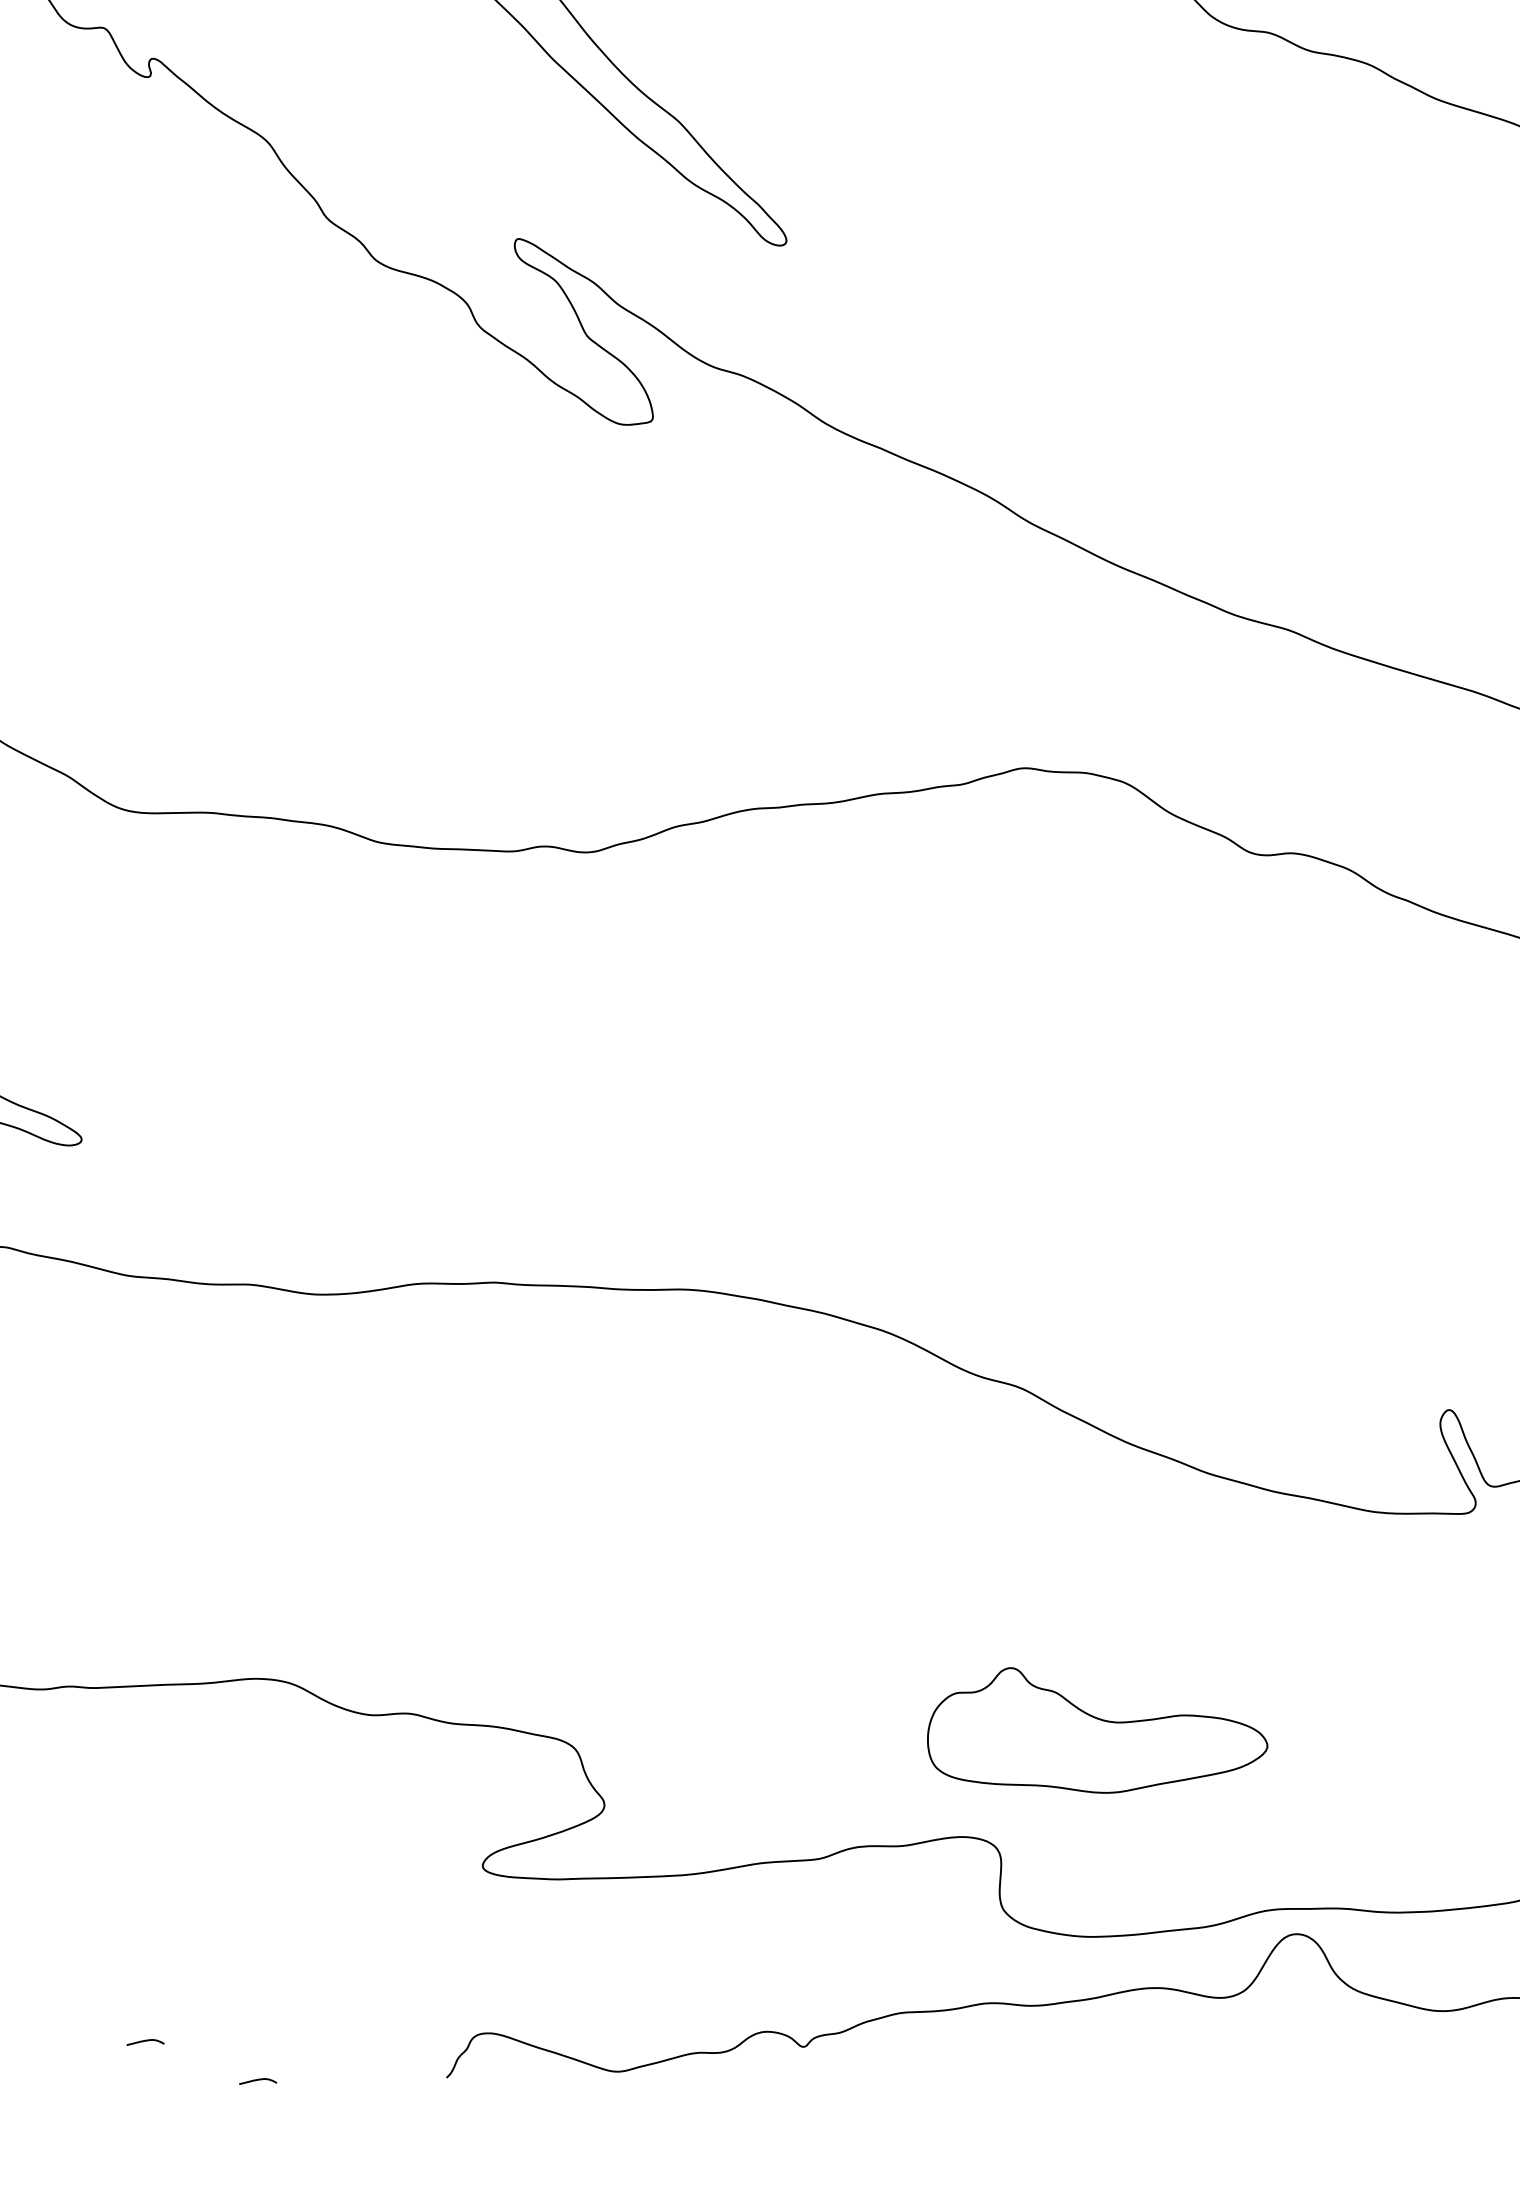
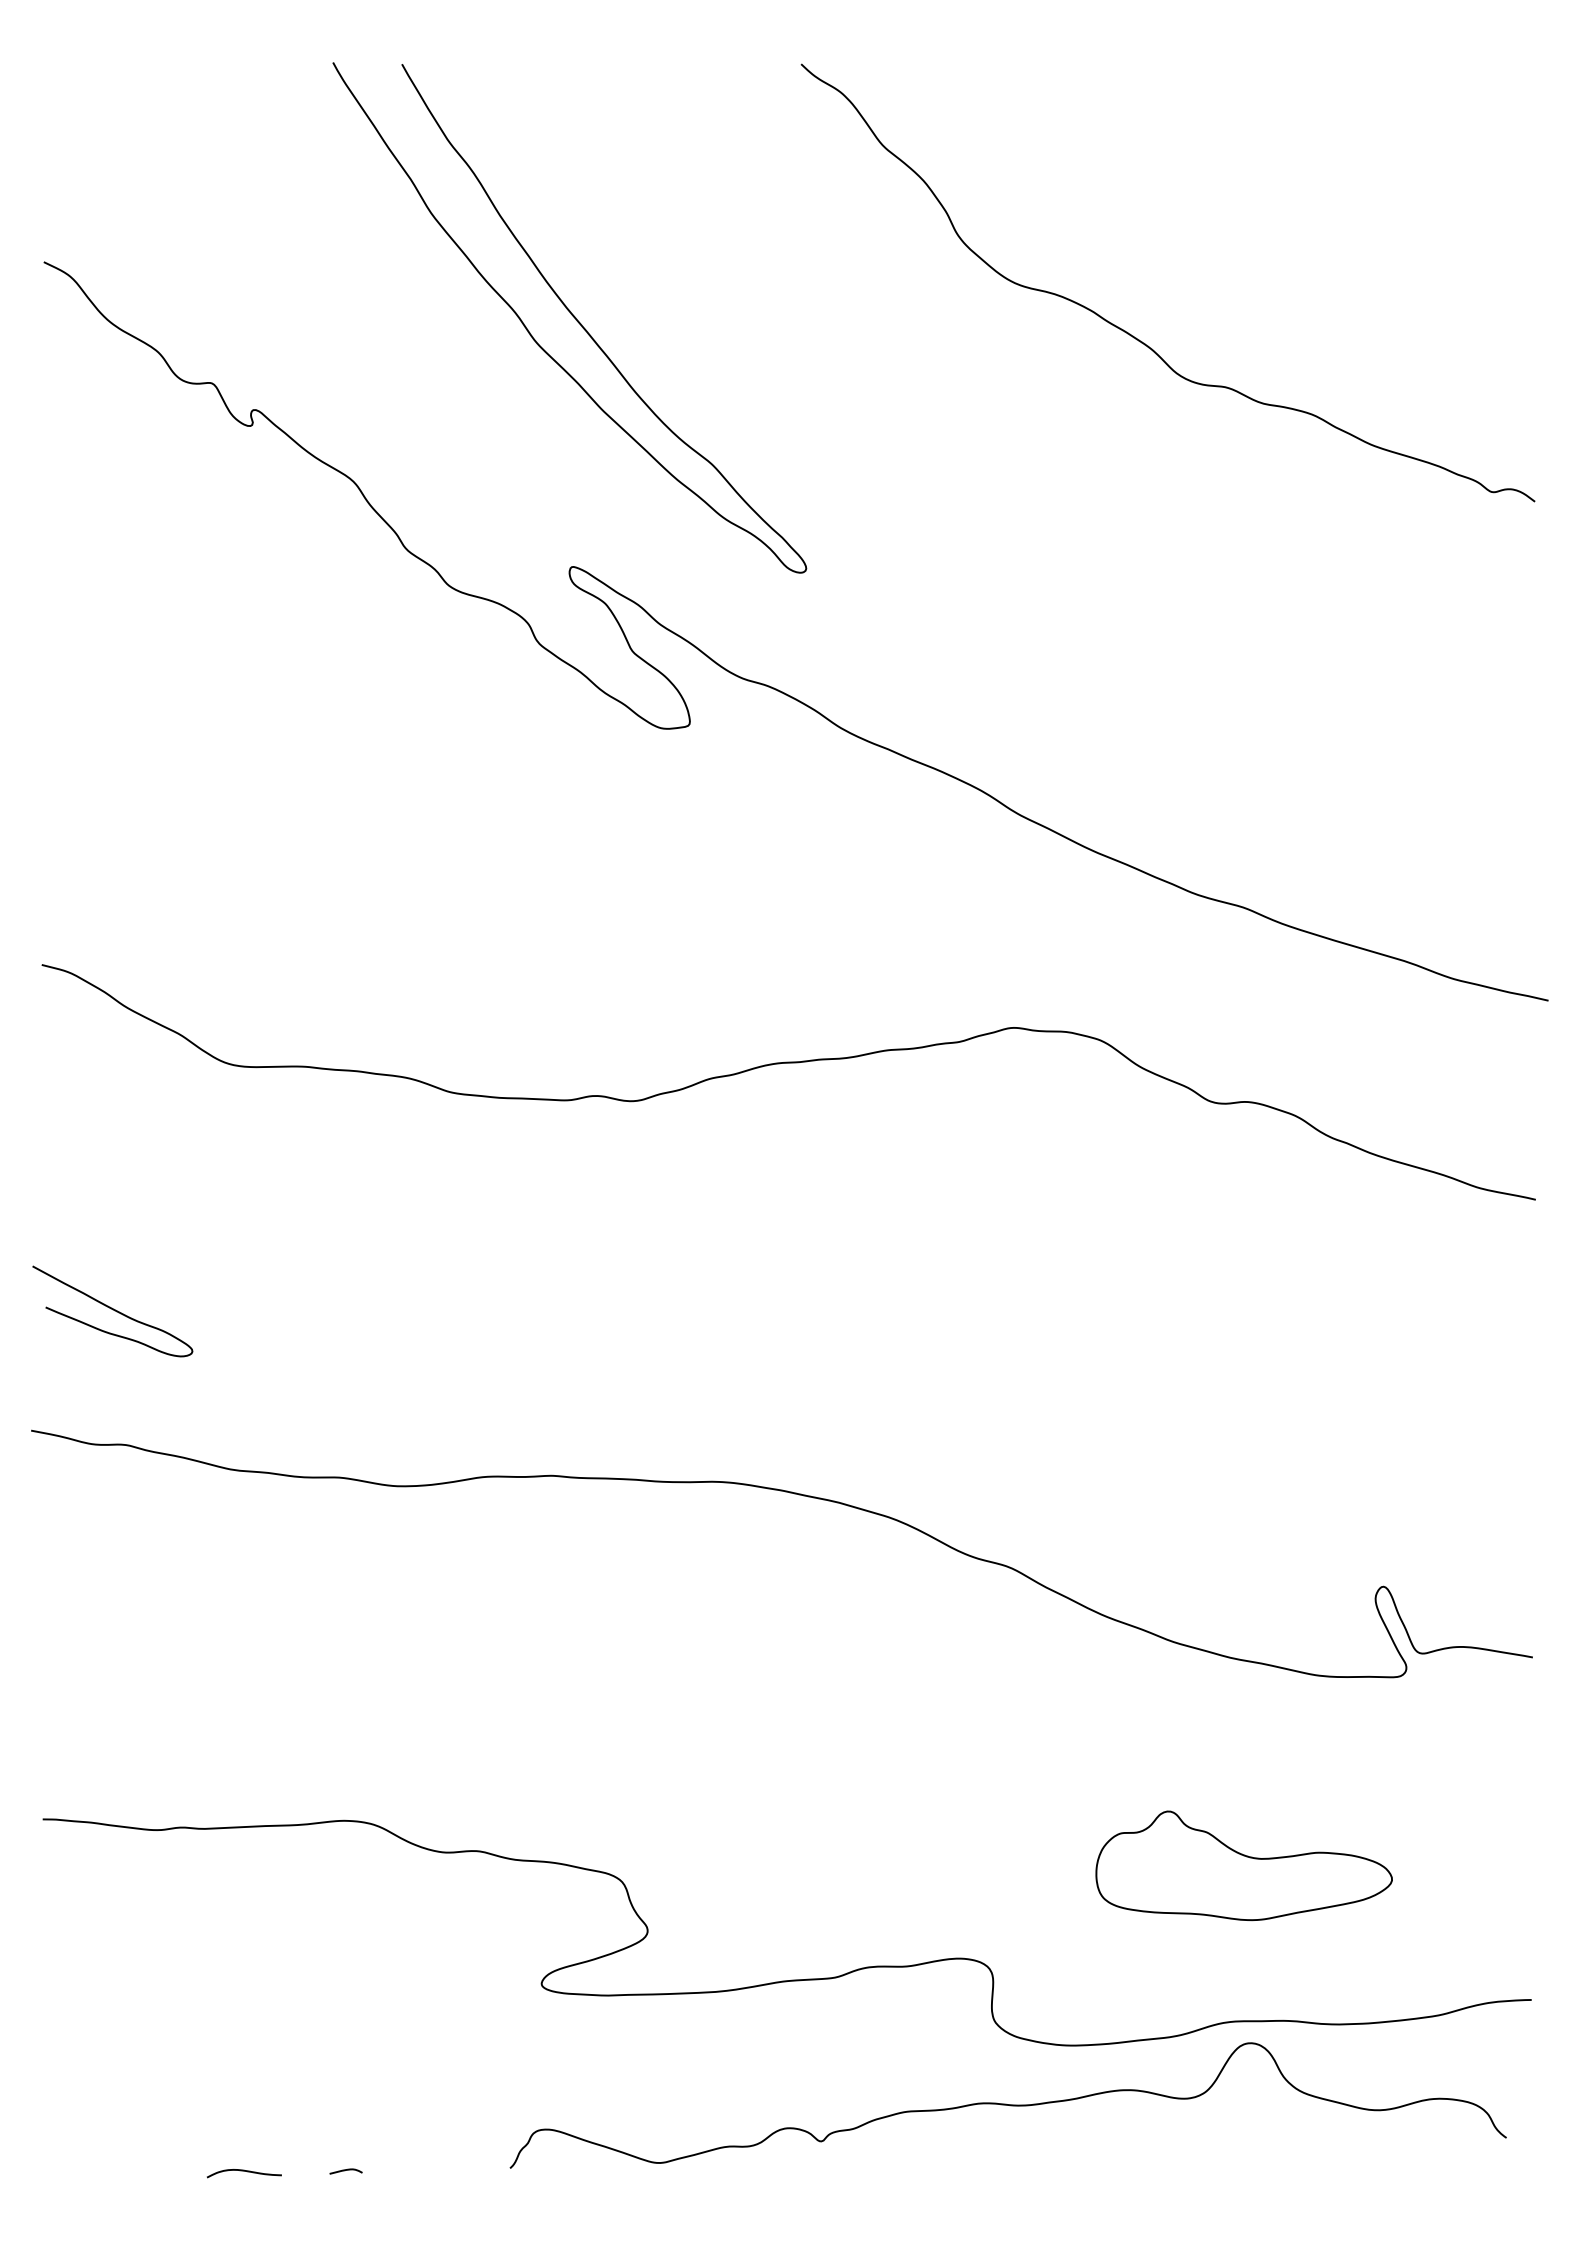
part: (1096, 1730) -> (1243, 1865), moved
curve: (144, 2041) -> (247, 2136), removed
curve: (141, 2081) -> (244, 2171), added

